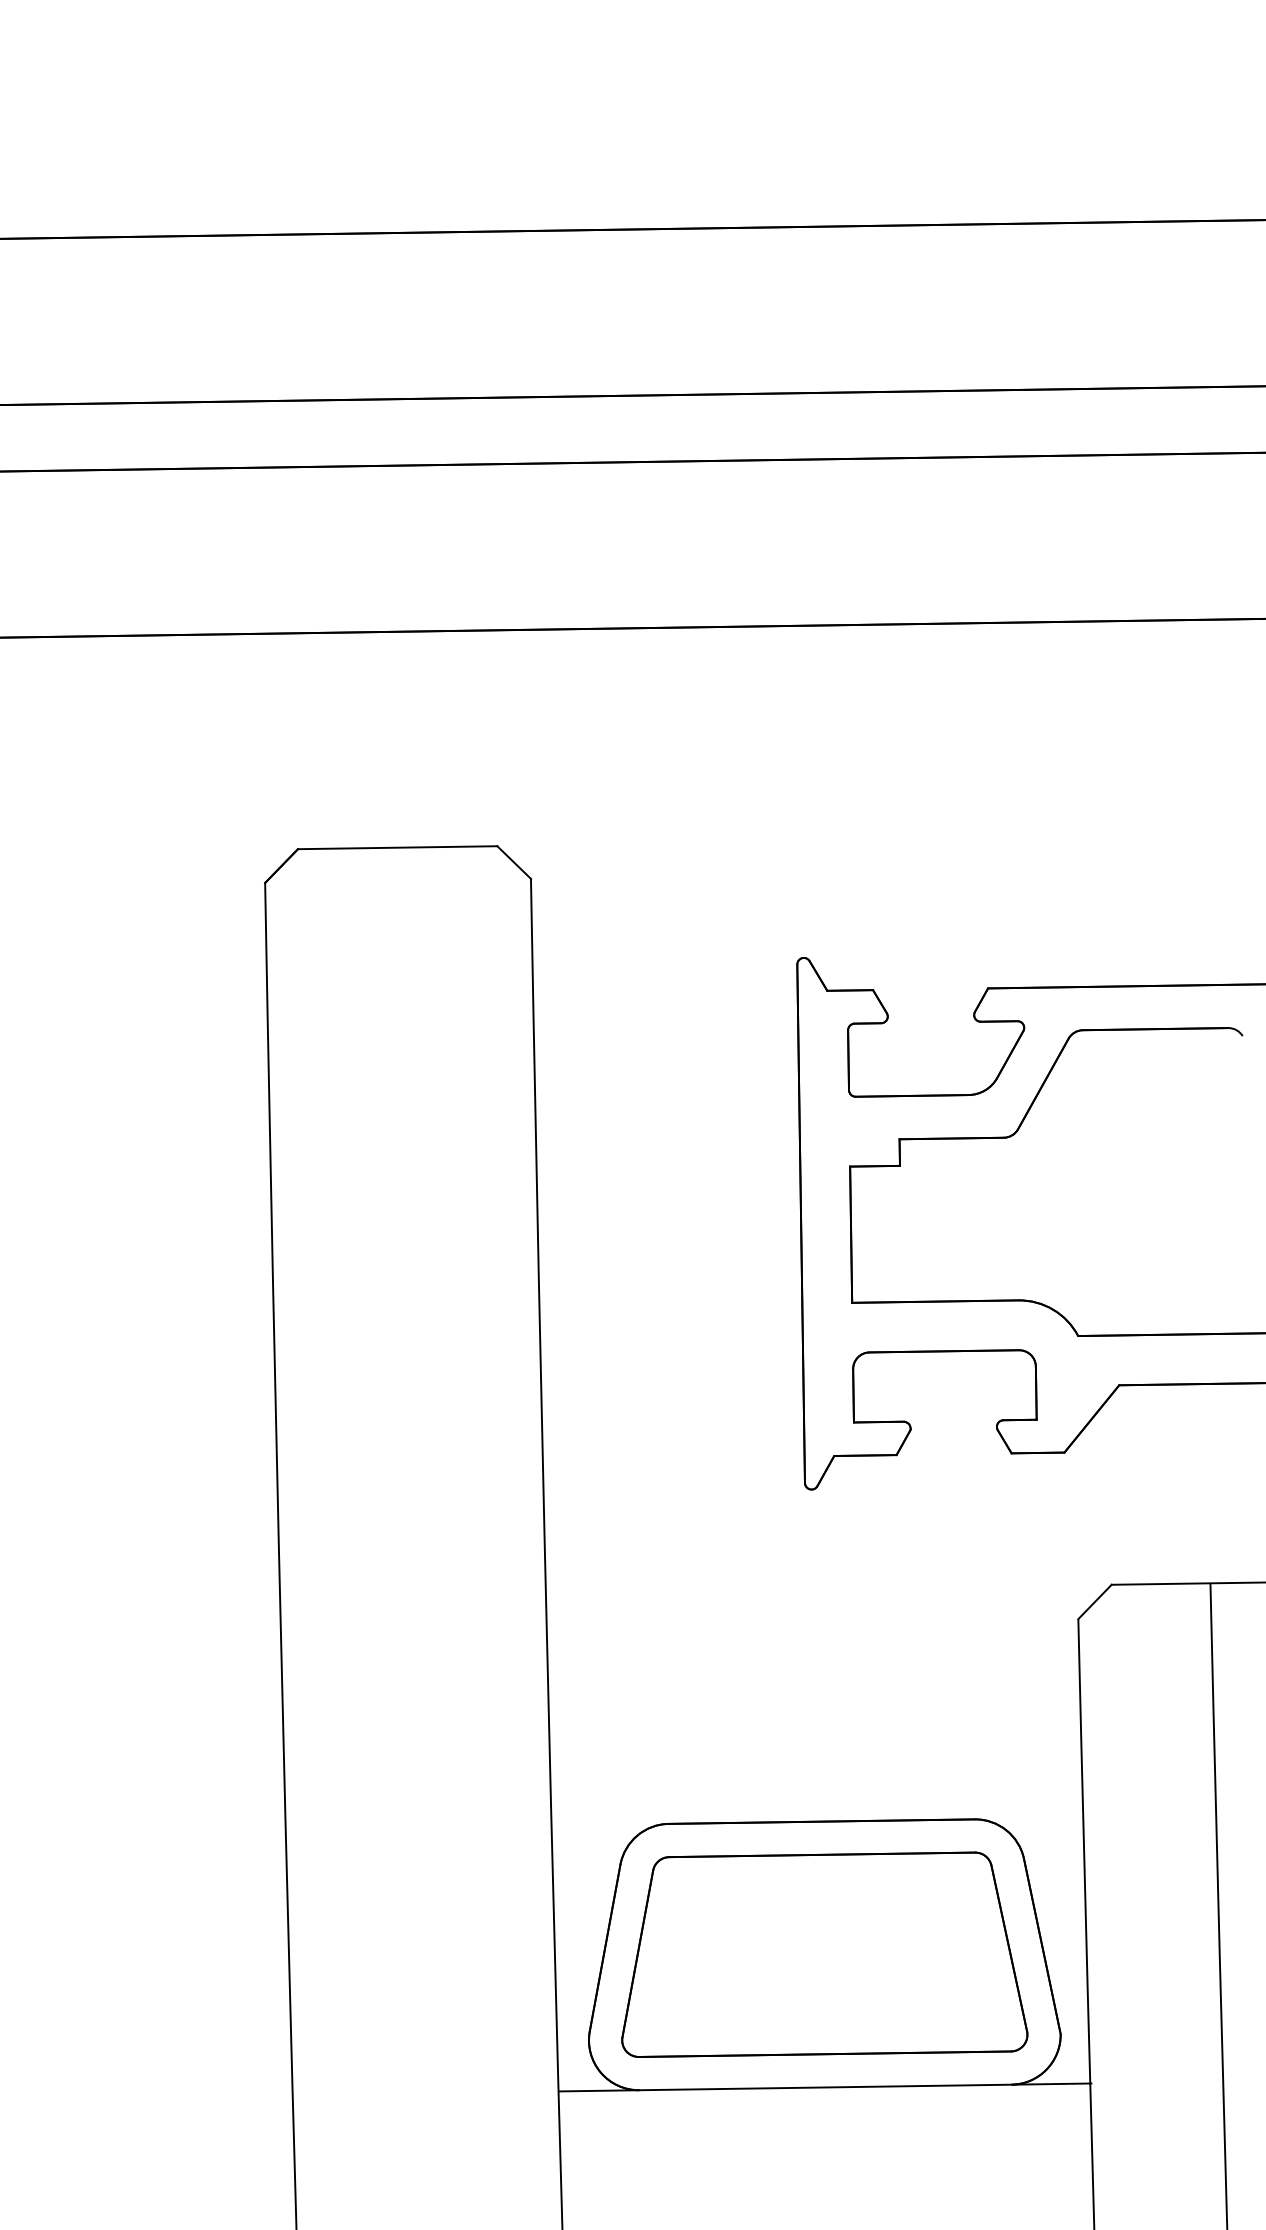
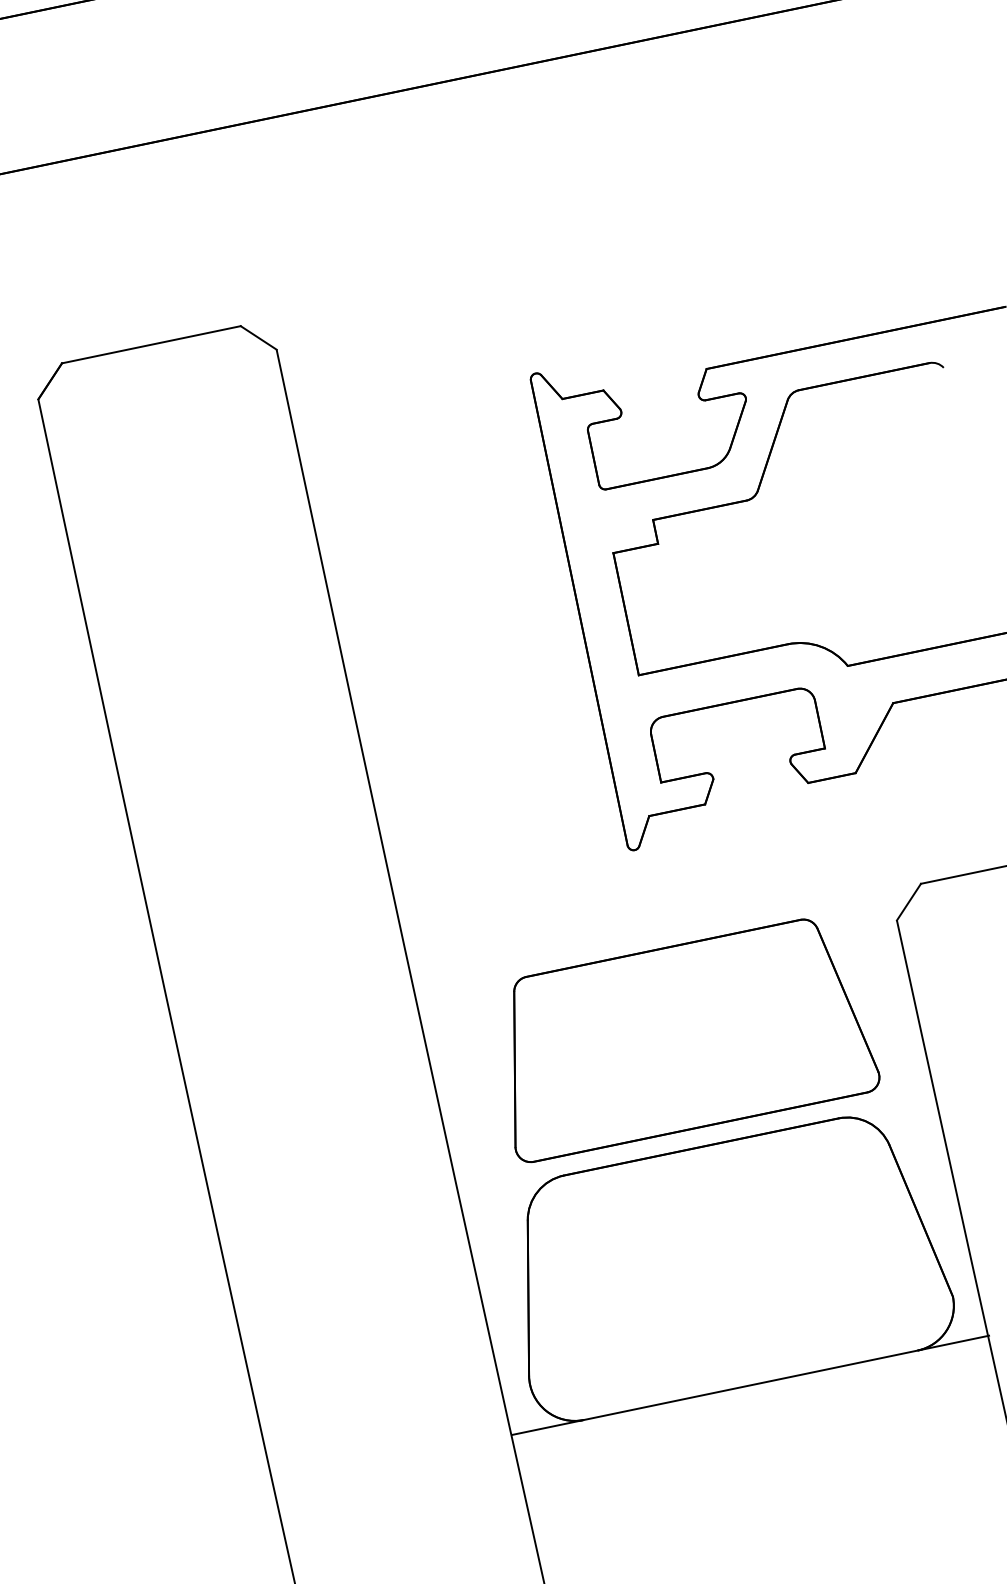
part: (824, 1954) -> (682, 1037), moved

